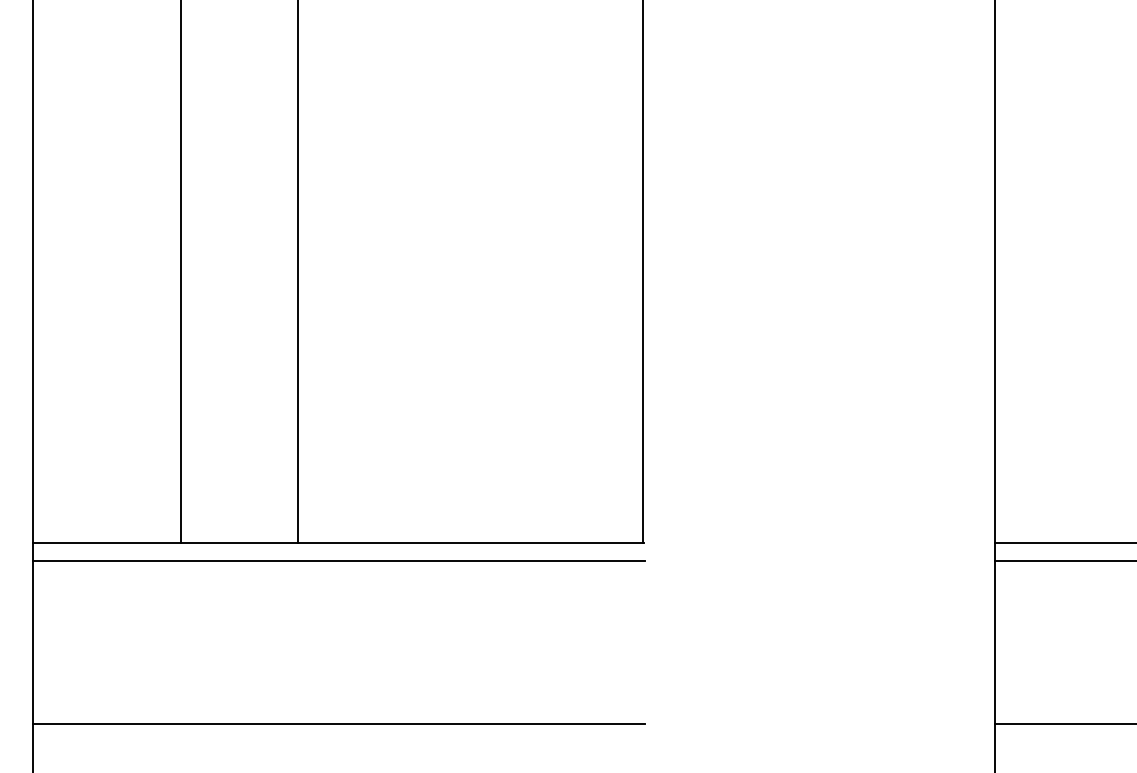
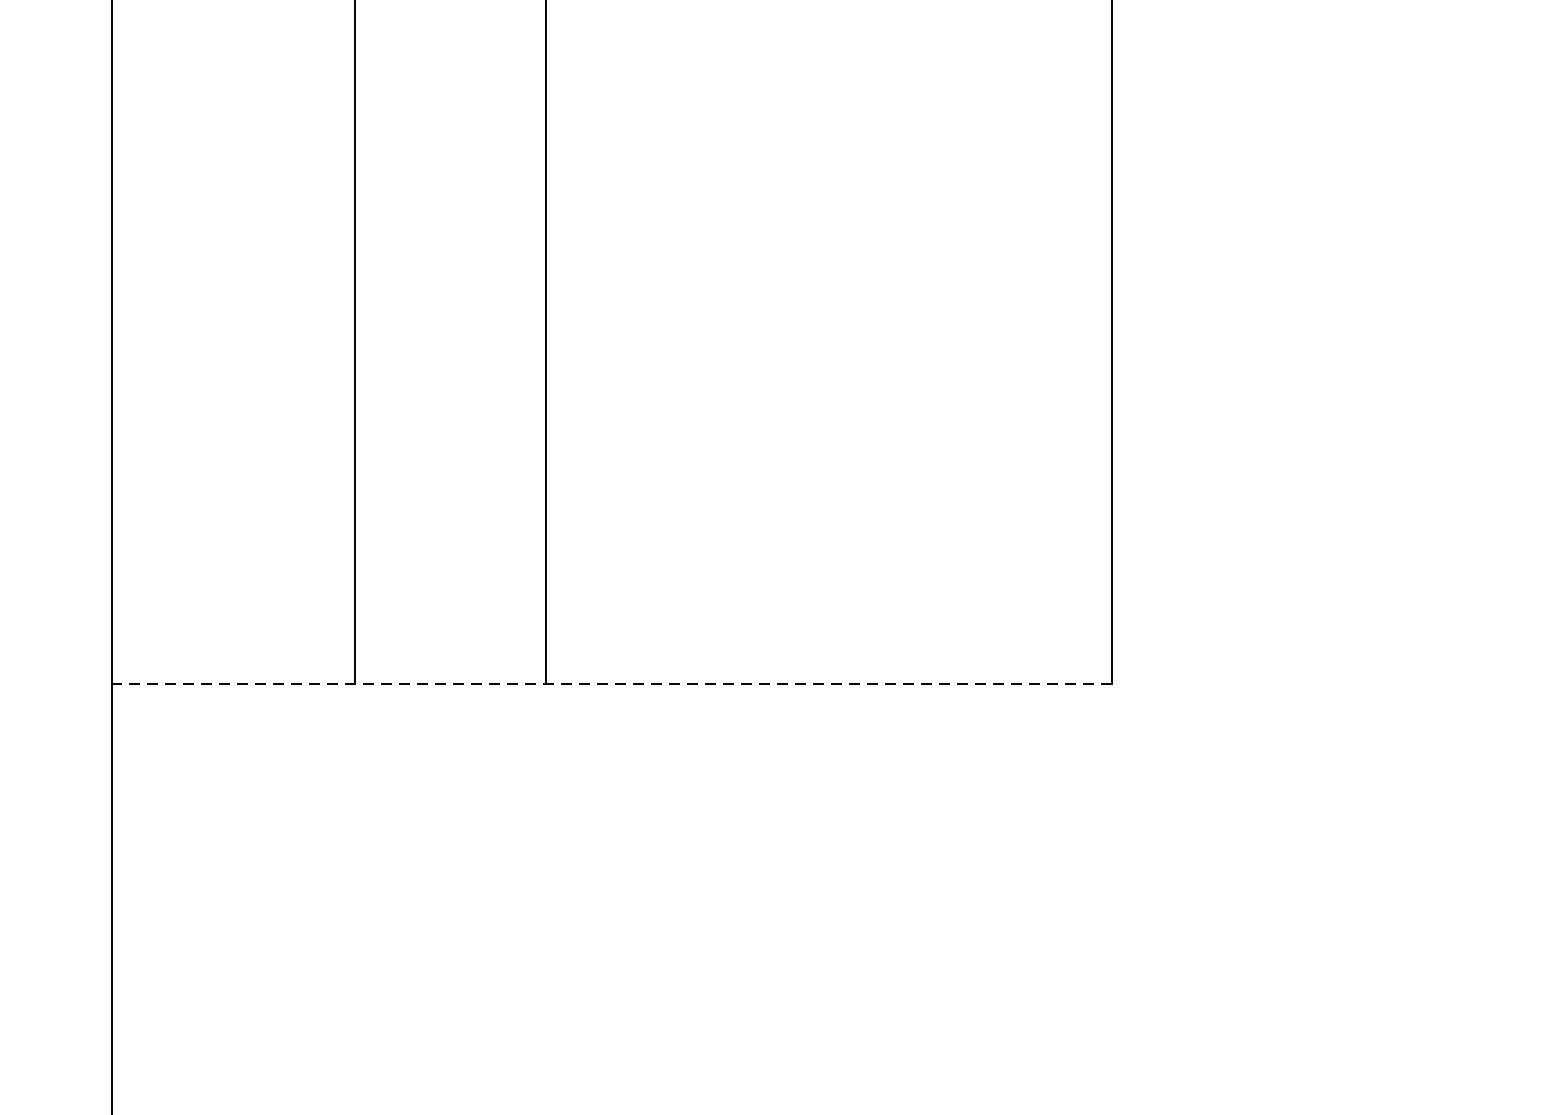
line: (338, 542) -> (612, 682), solid -> dashed
line: (338, 561) -> (612, 713), removed
line: (338, 724) -> (612, 980), removed

